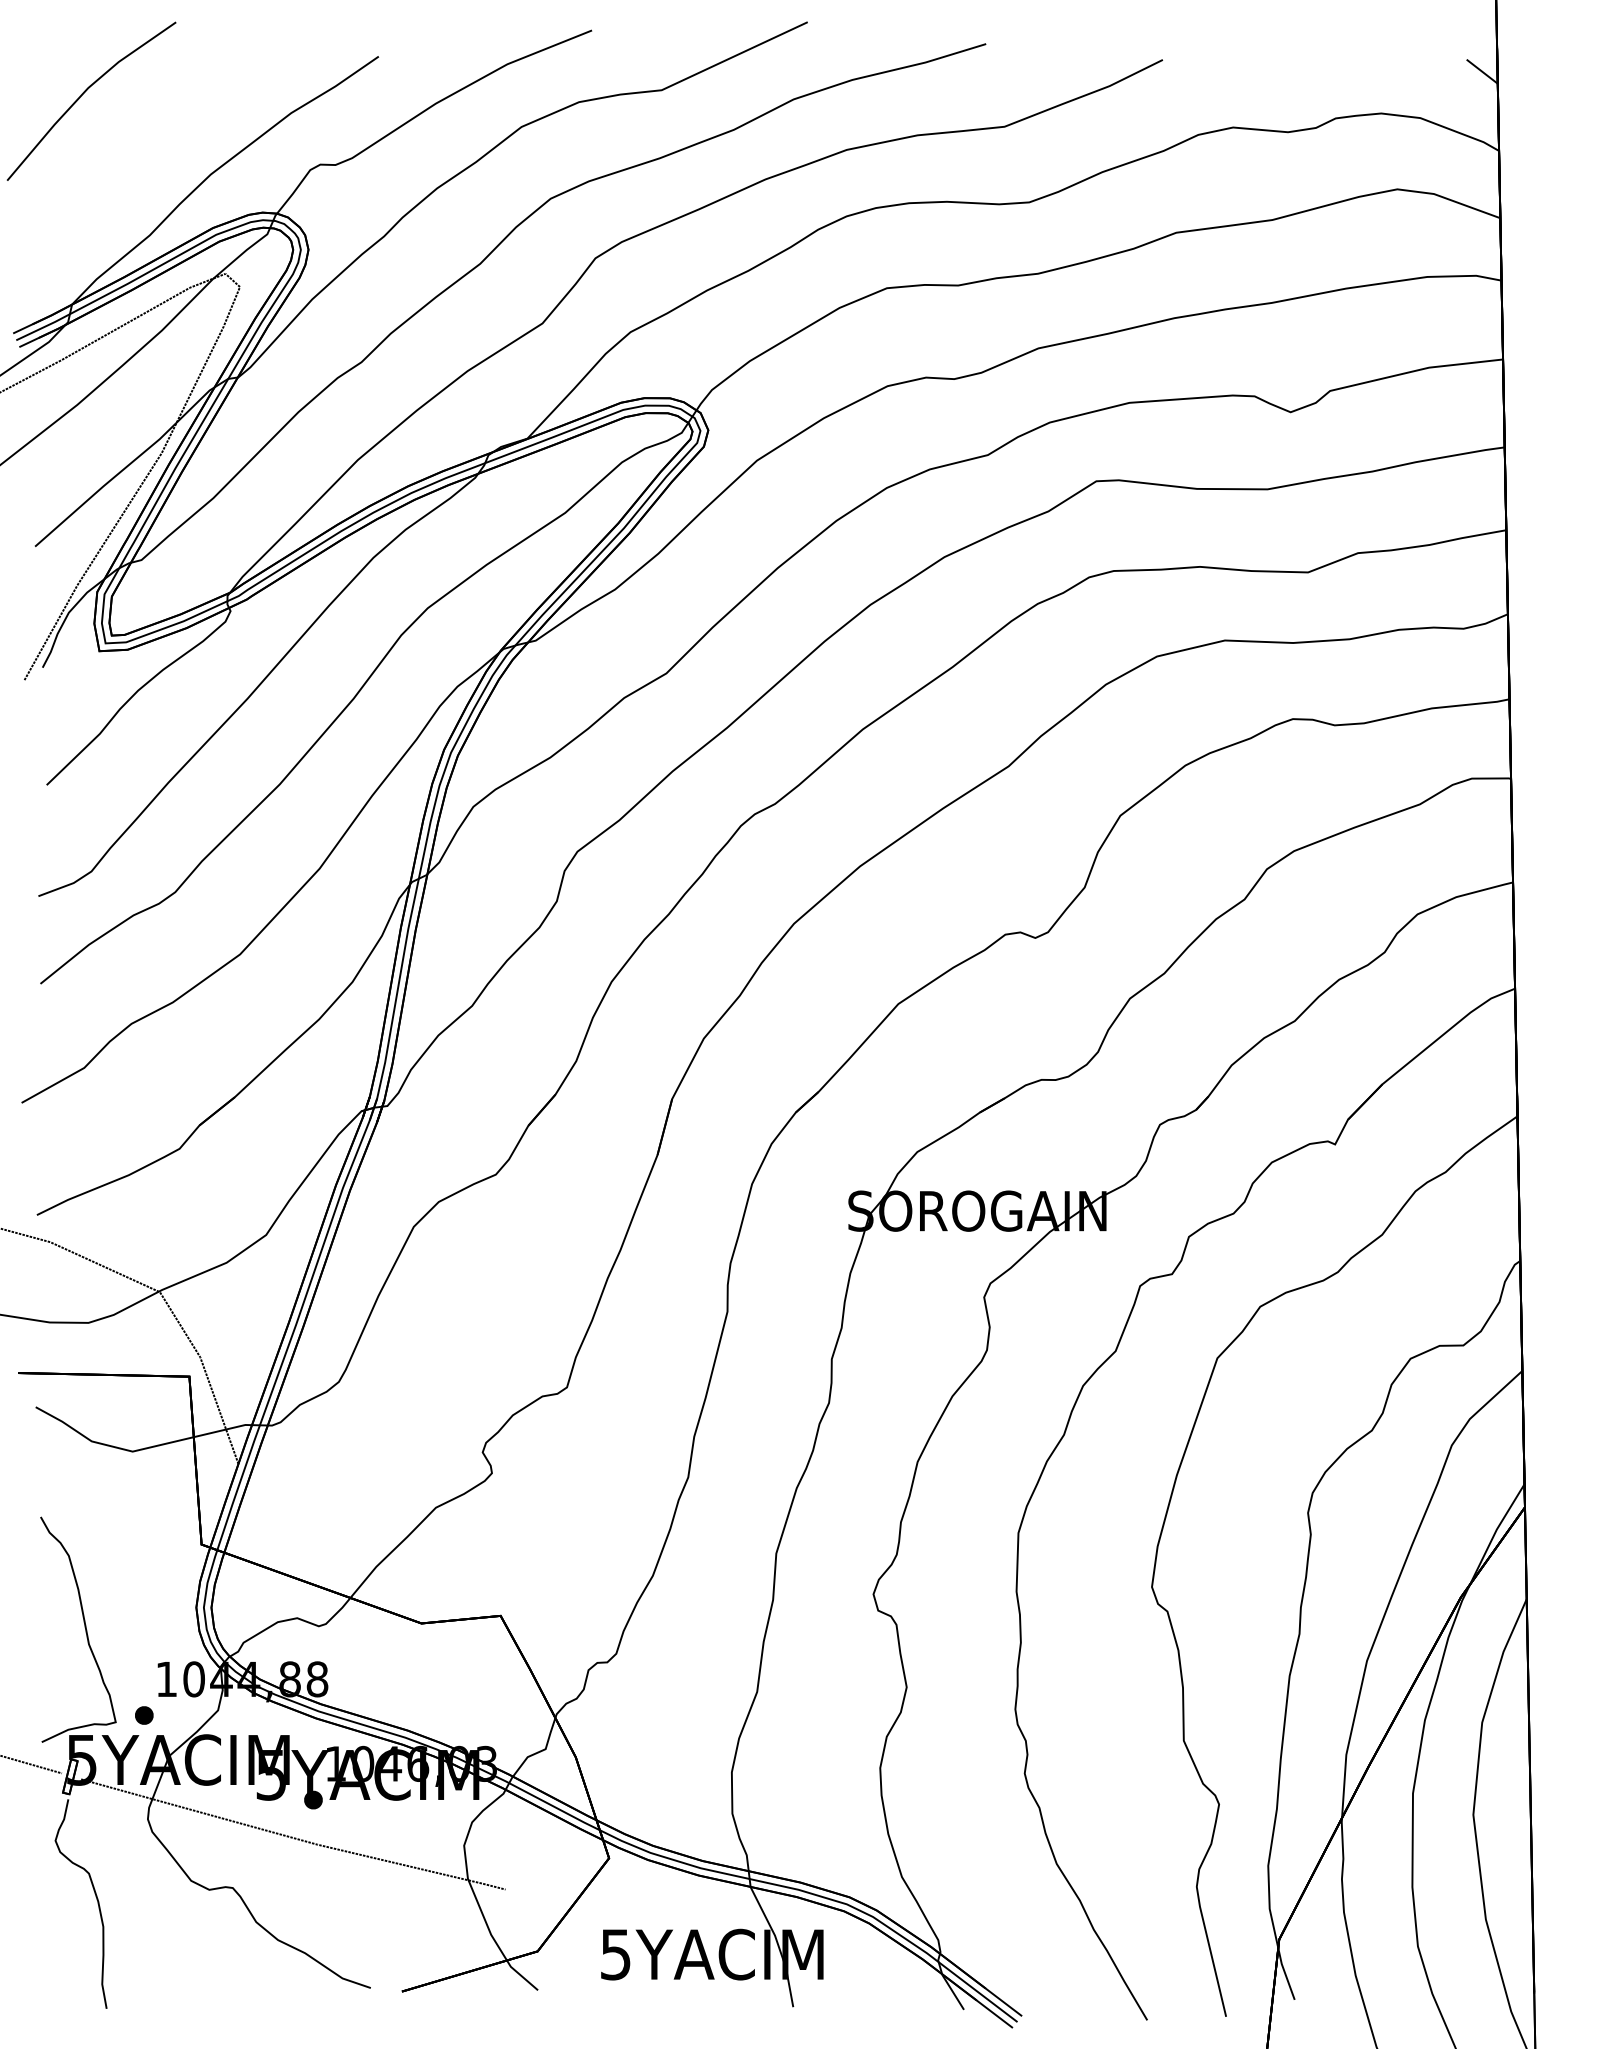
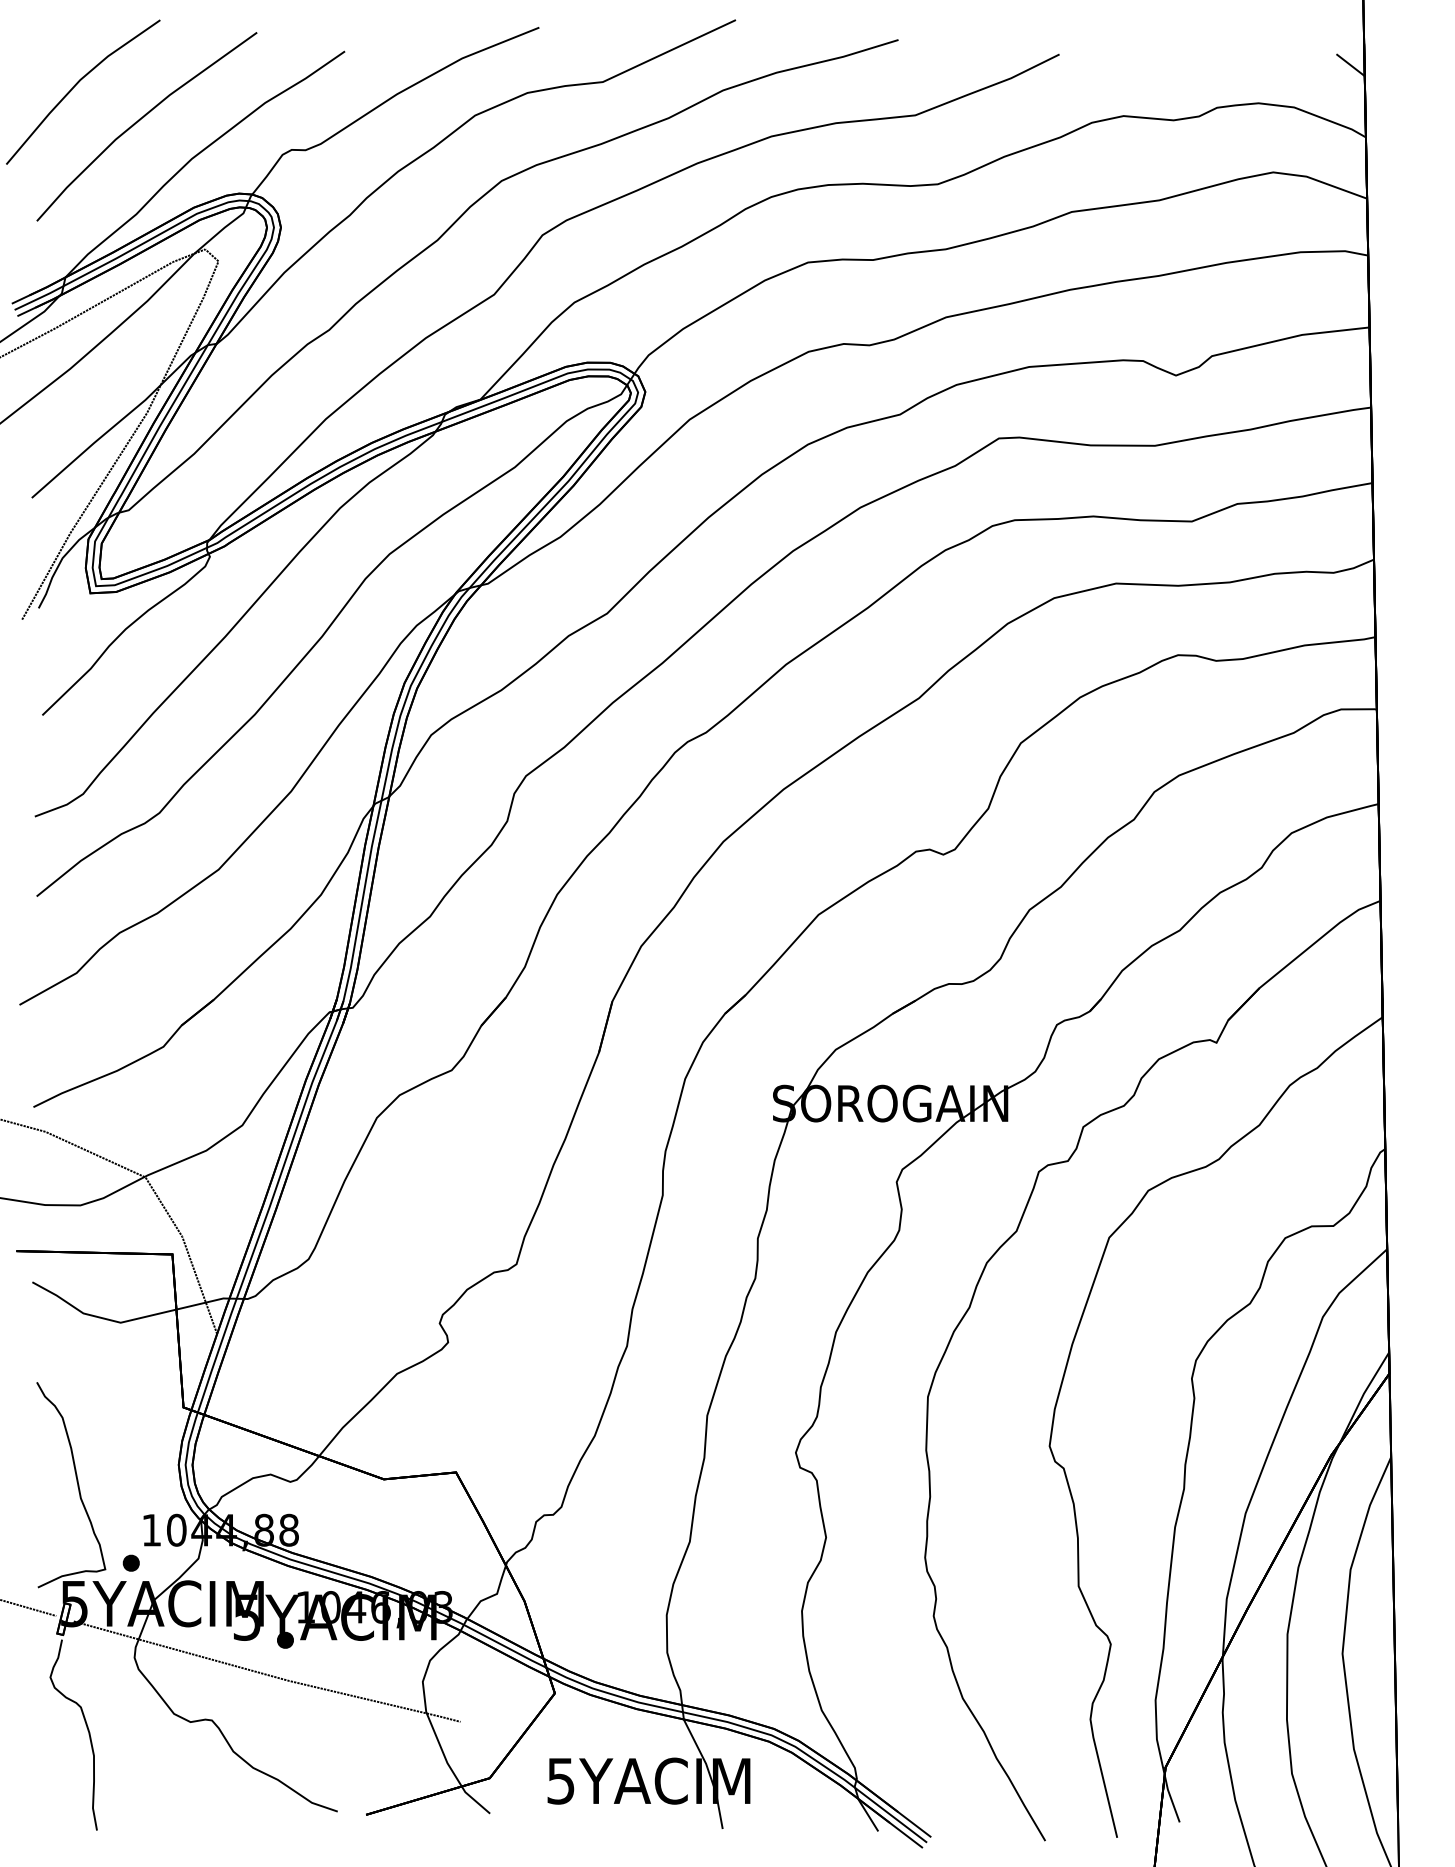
part: (154, 132) -> (140, 120), added

